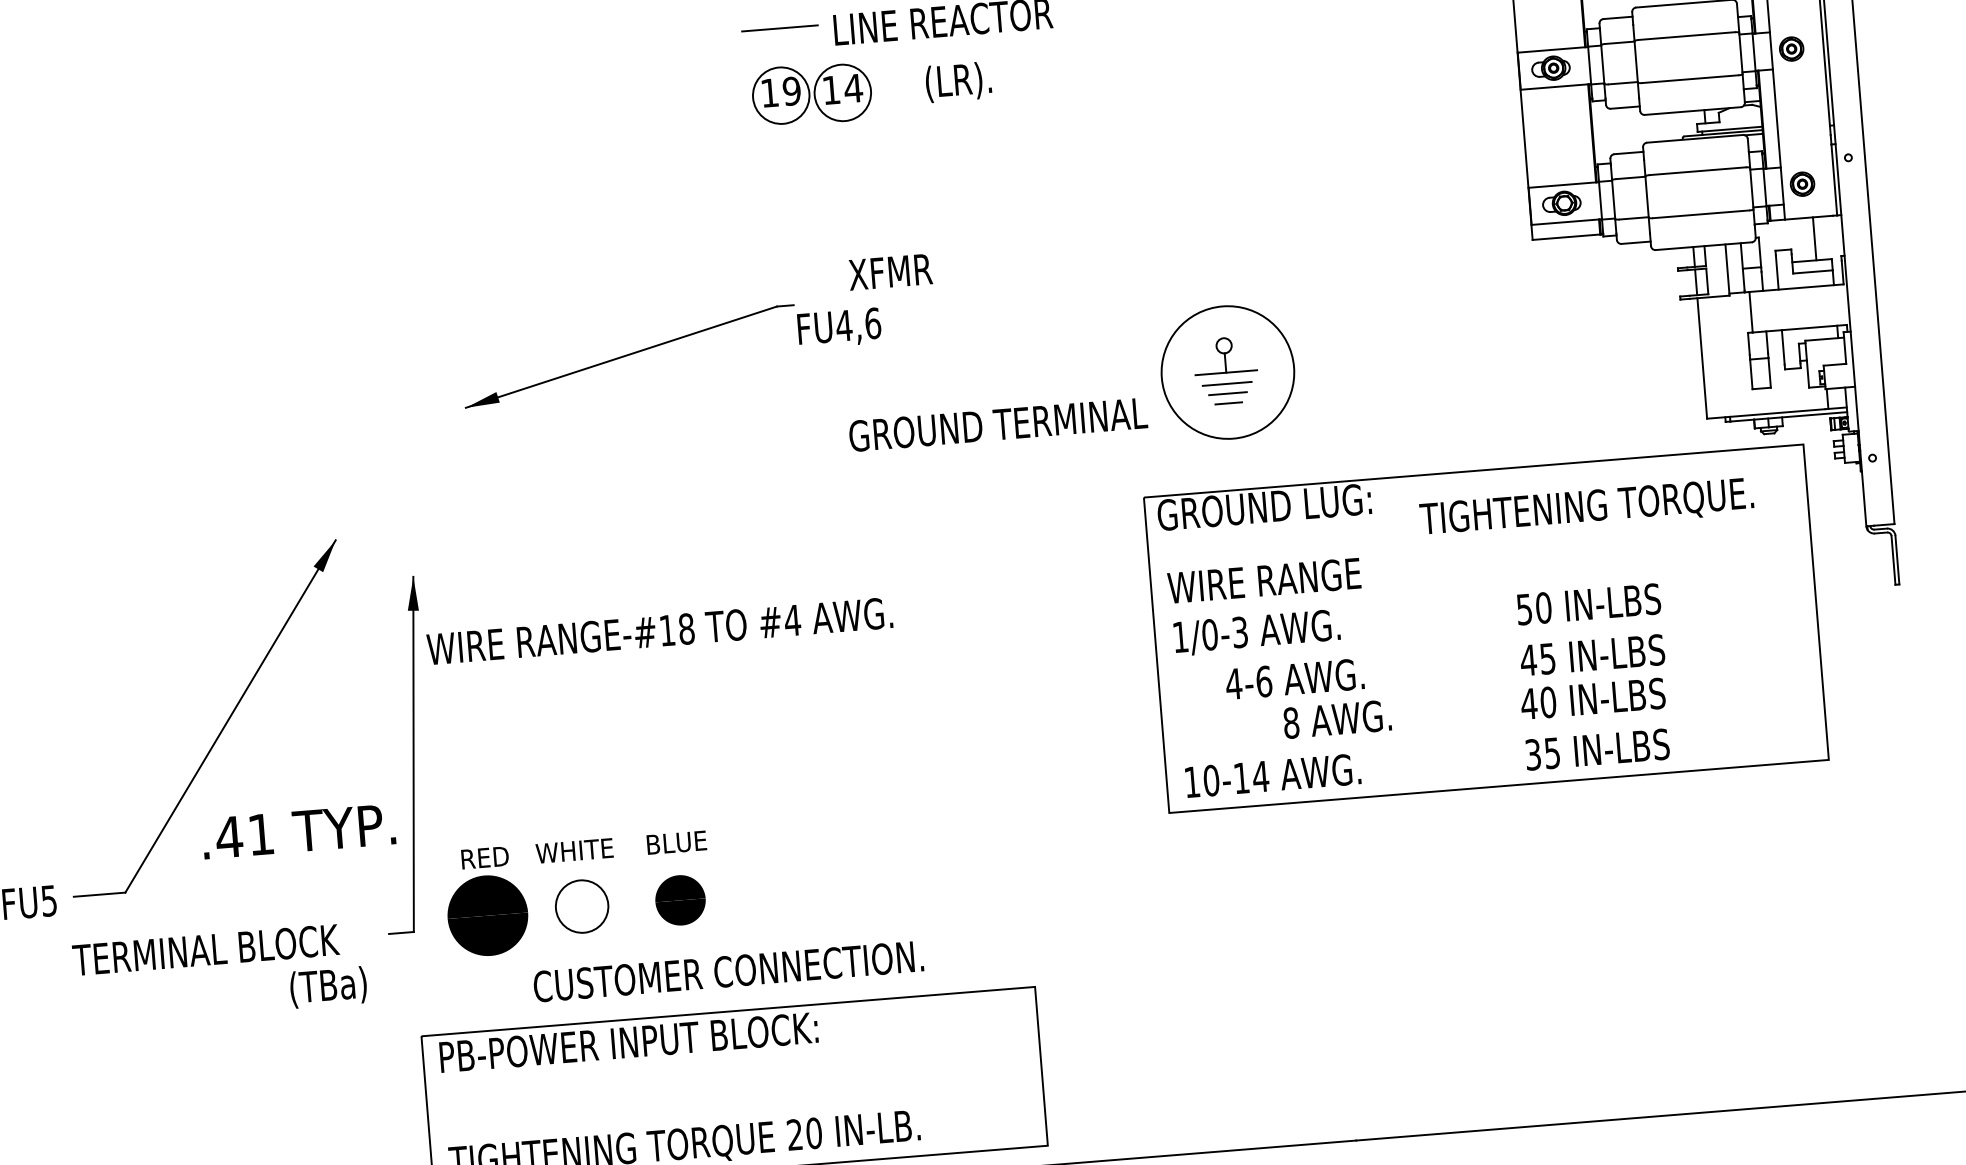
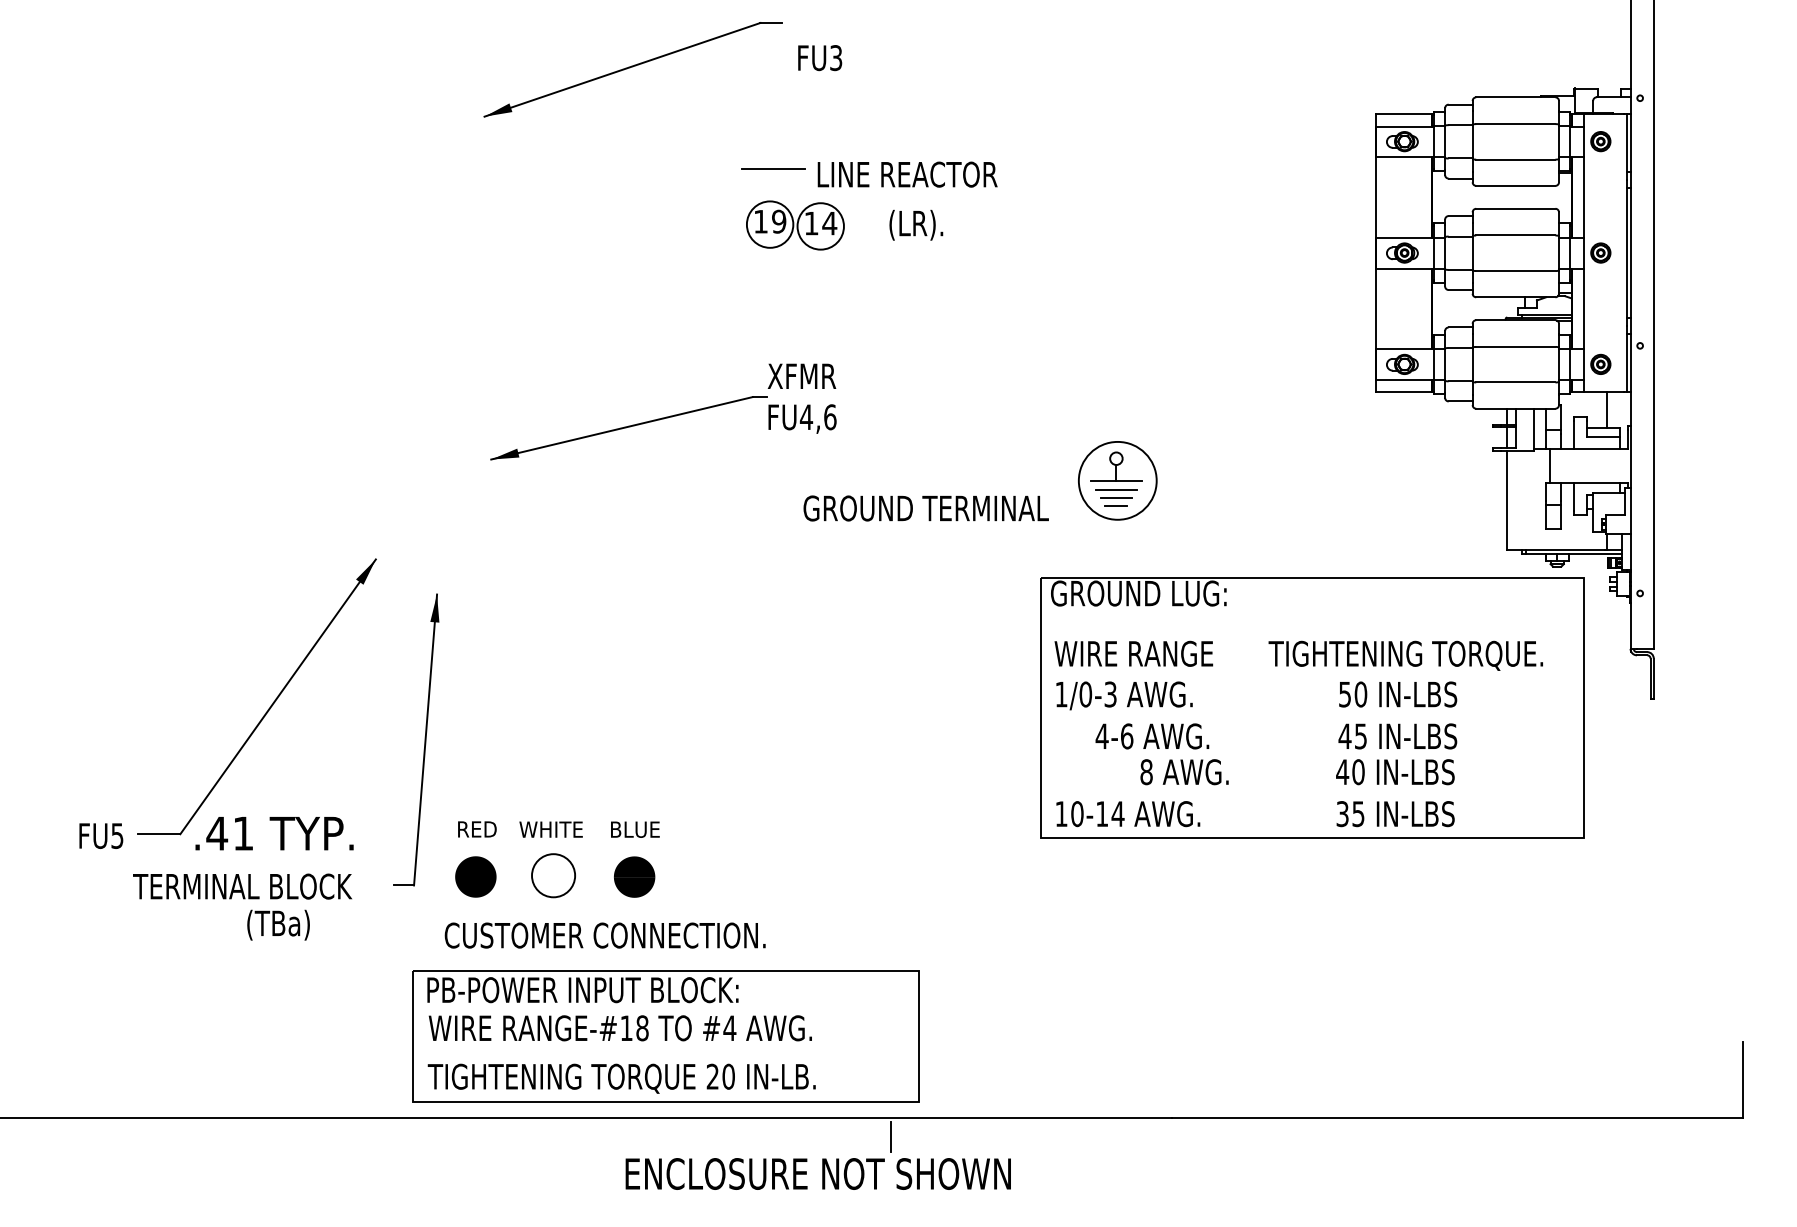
text: (889, 271) -> (801, 375), moved
circle: (1227, 372) -> (1117, 480), size x0.71
text: (1586, 508) -> (1405, 655), moved
text: (658, 631) -> (619, 1028), moved
text: (298, 831) -> (274, 833), moved
part: (487, 915) -> (475, 876), size x0.62
text: (727, 971) -> (604, 935), moved
text: (328, 986) -> (278, 924), moved

